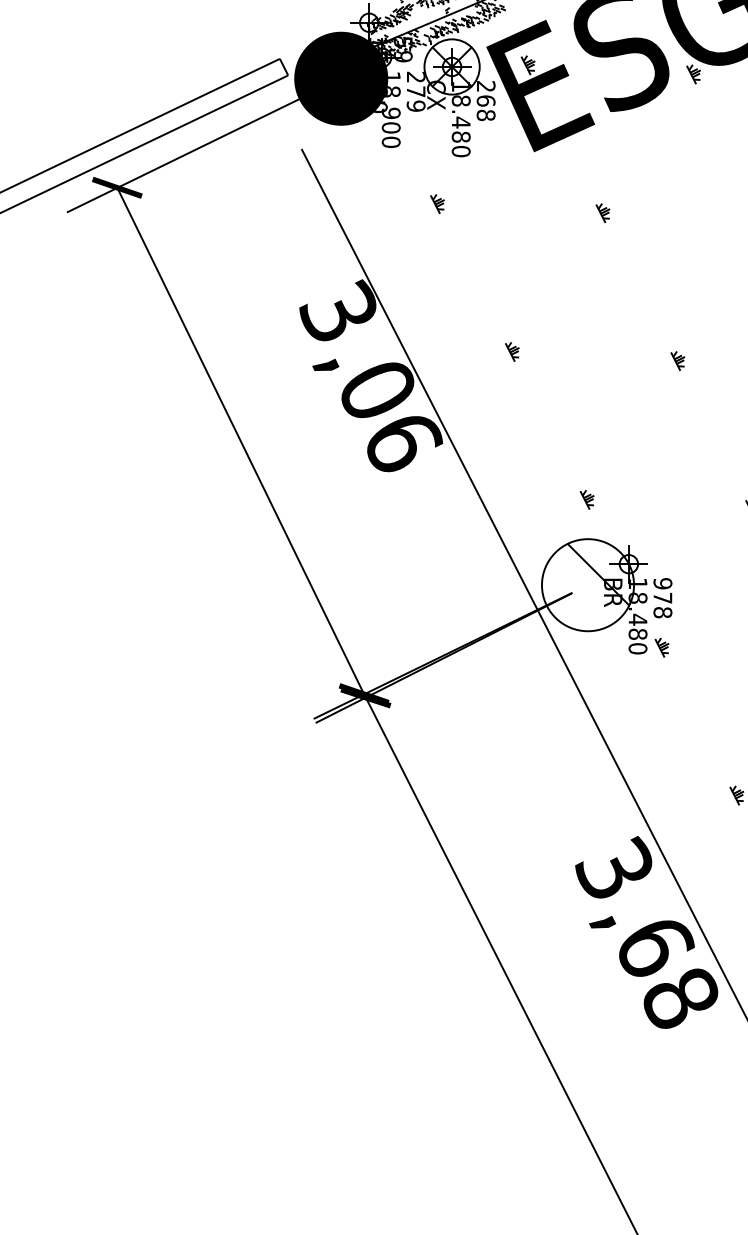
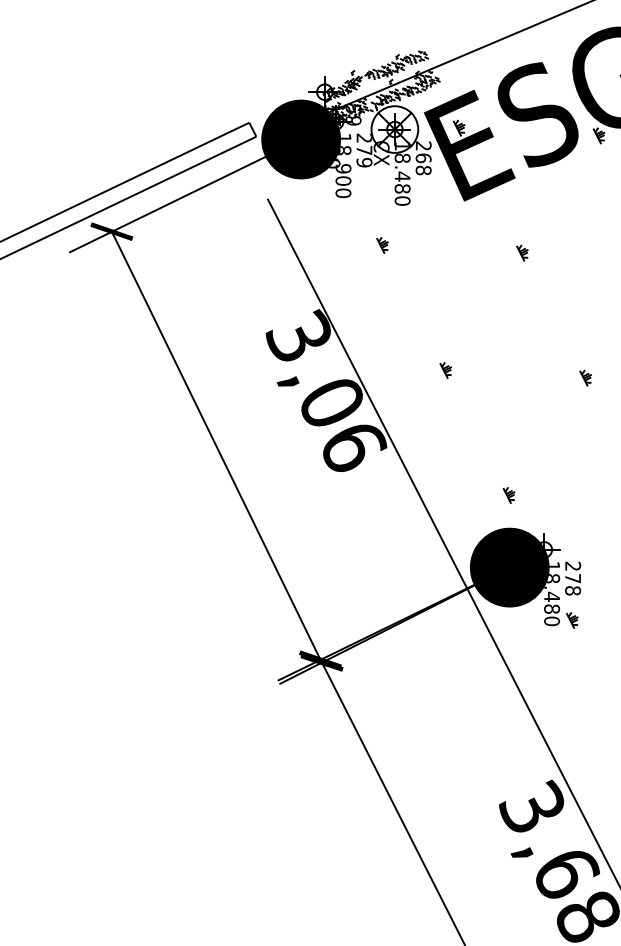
text: (662, 583) -> (572, 566), 978 -> 278
fill: (587, 585) -> (509, 567), added

